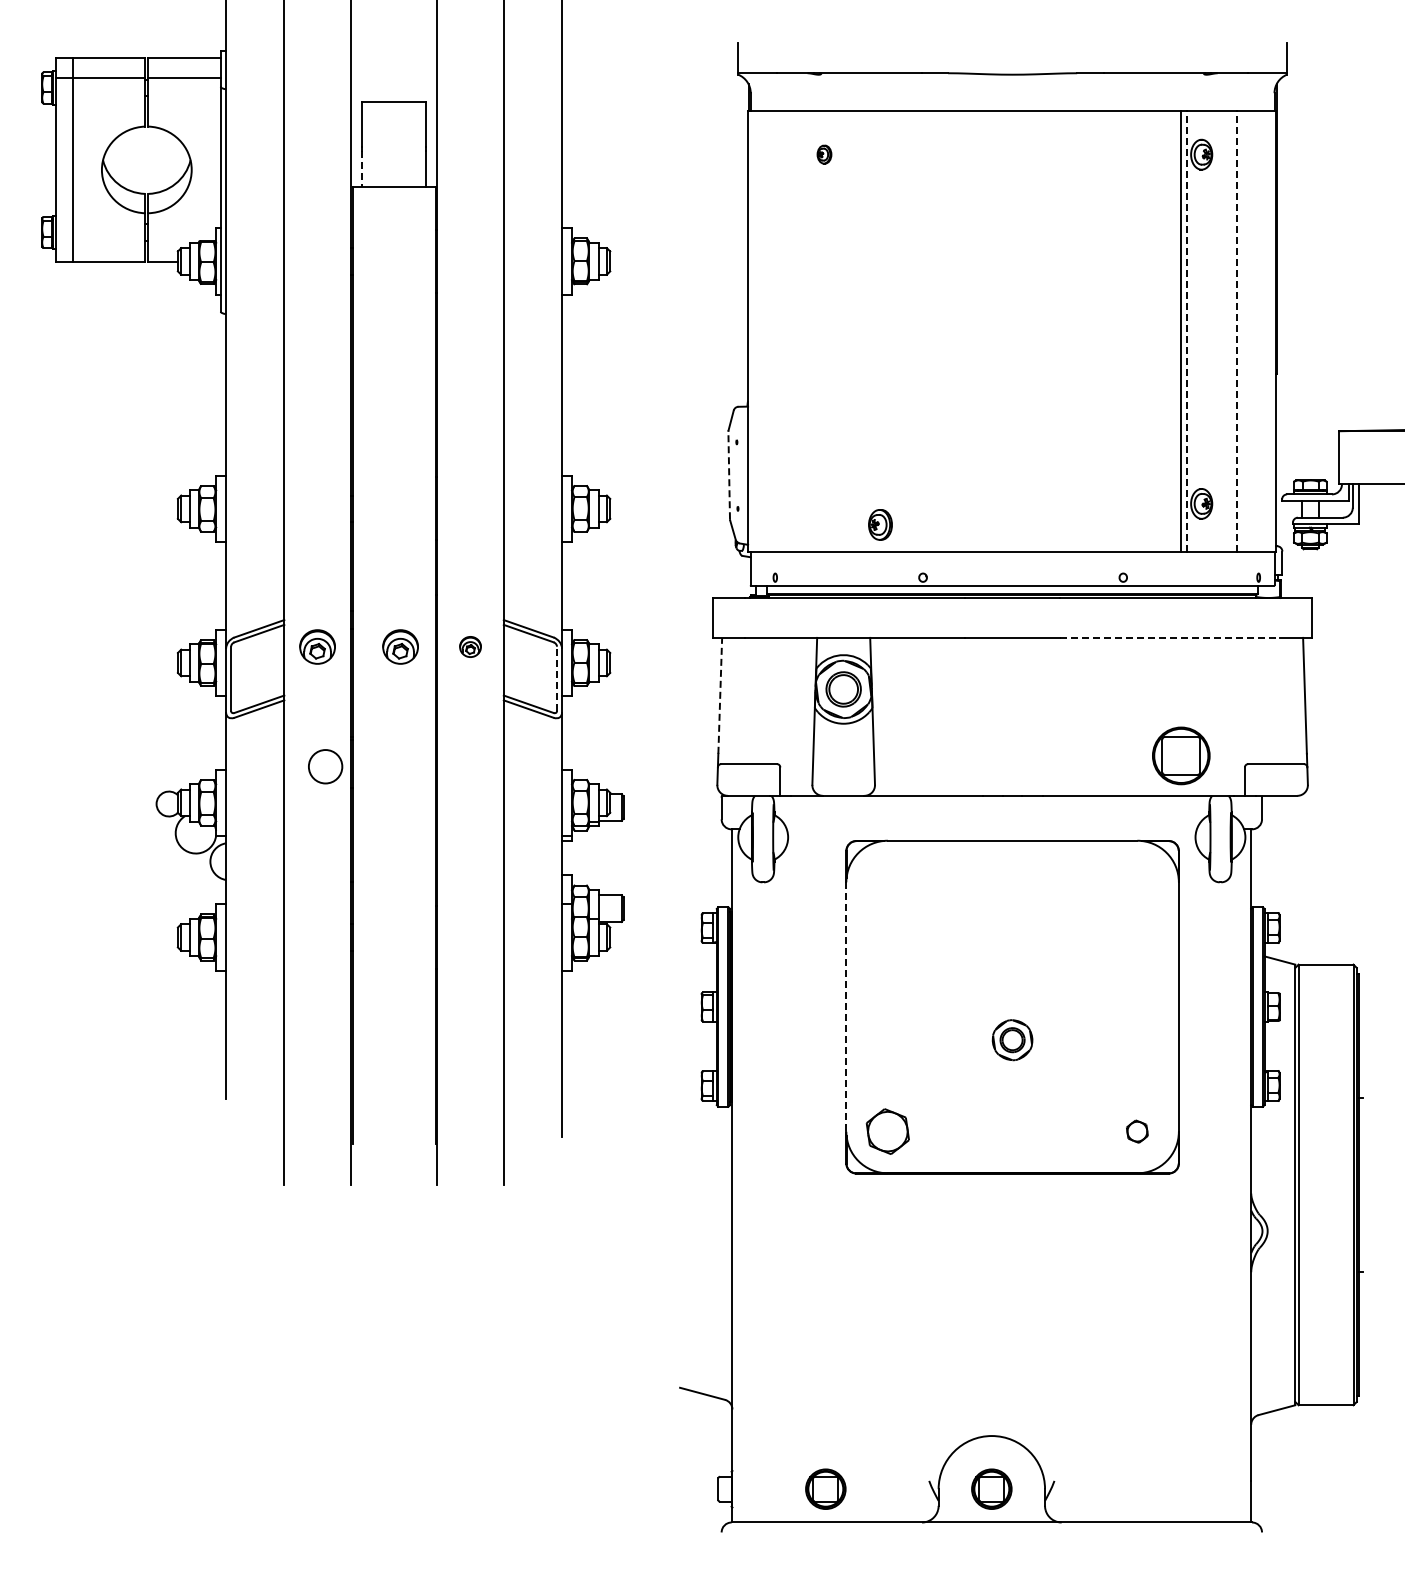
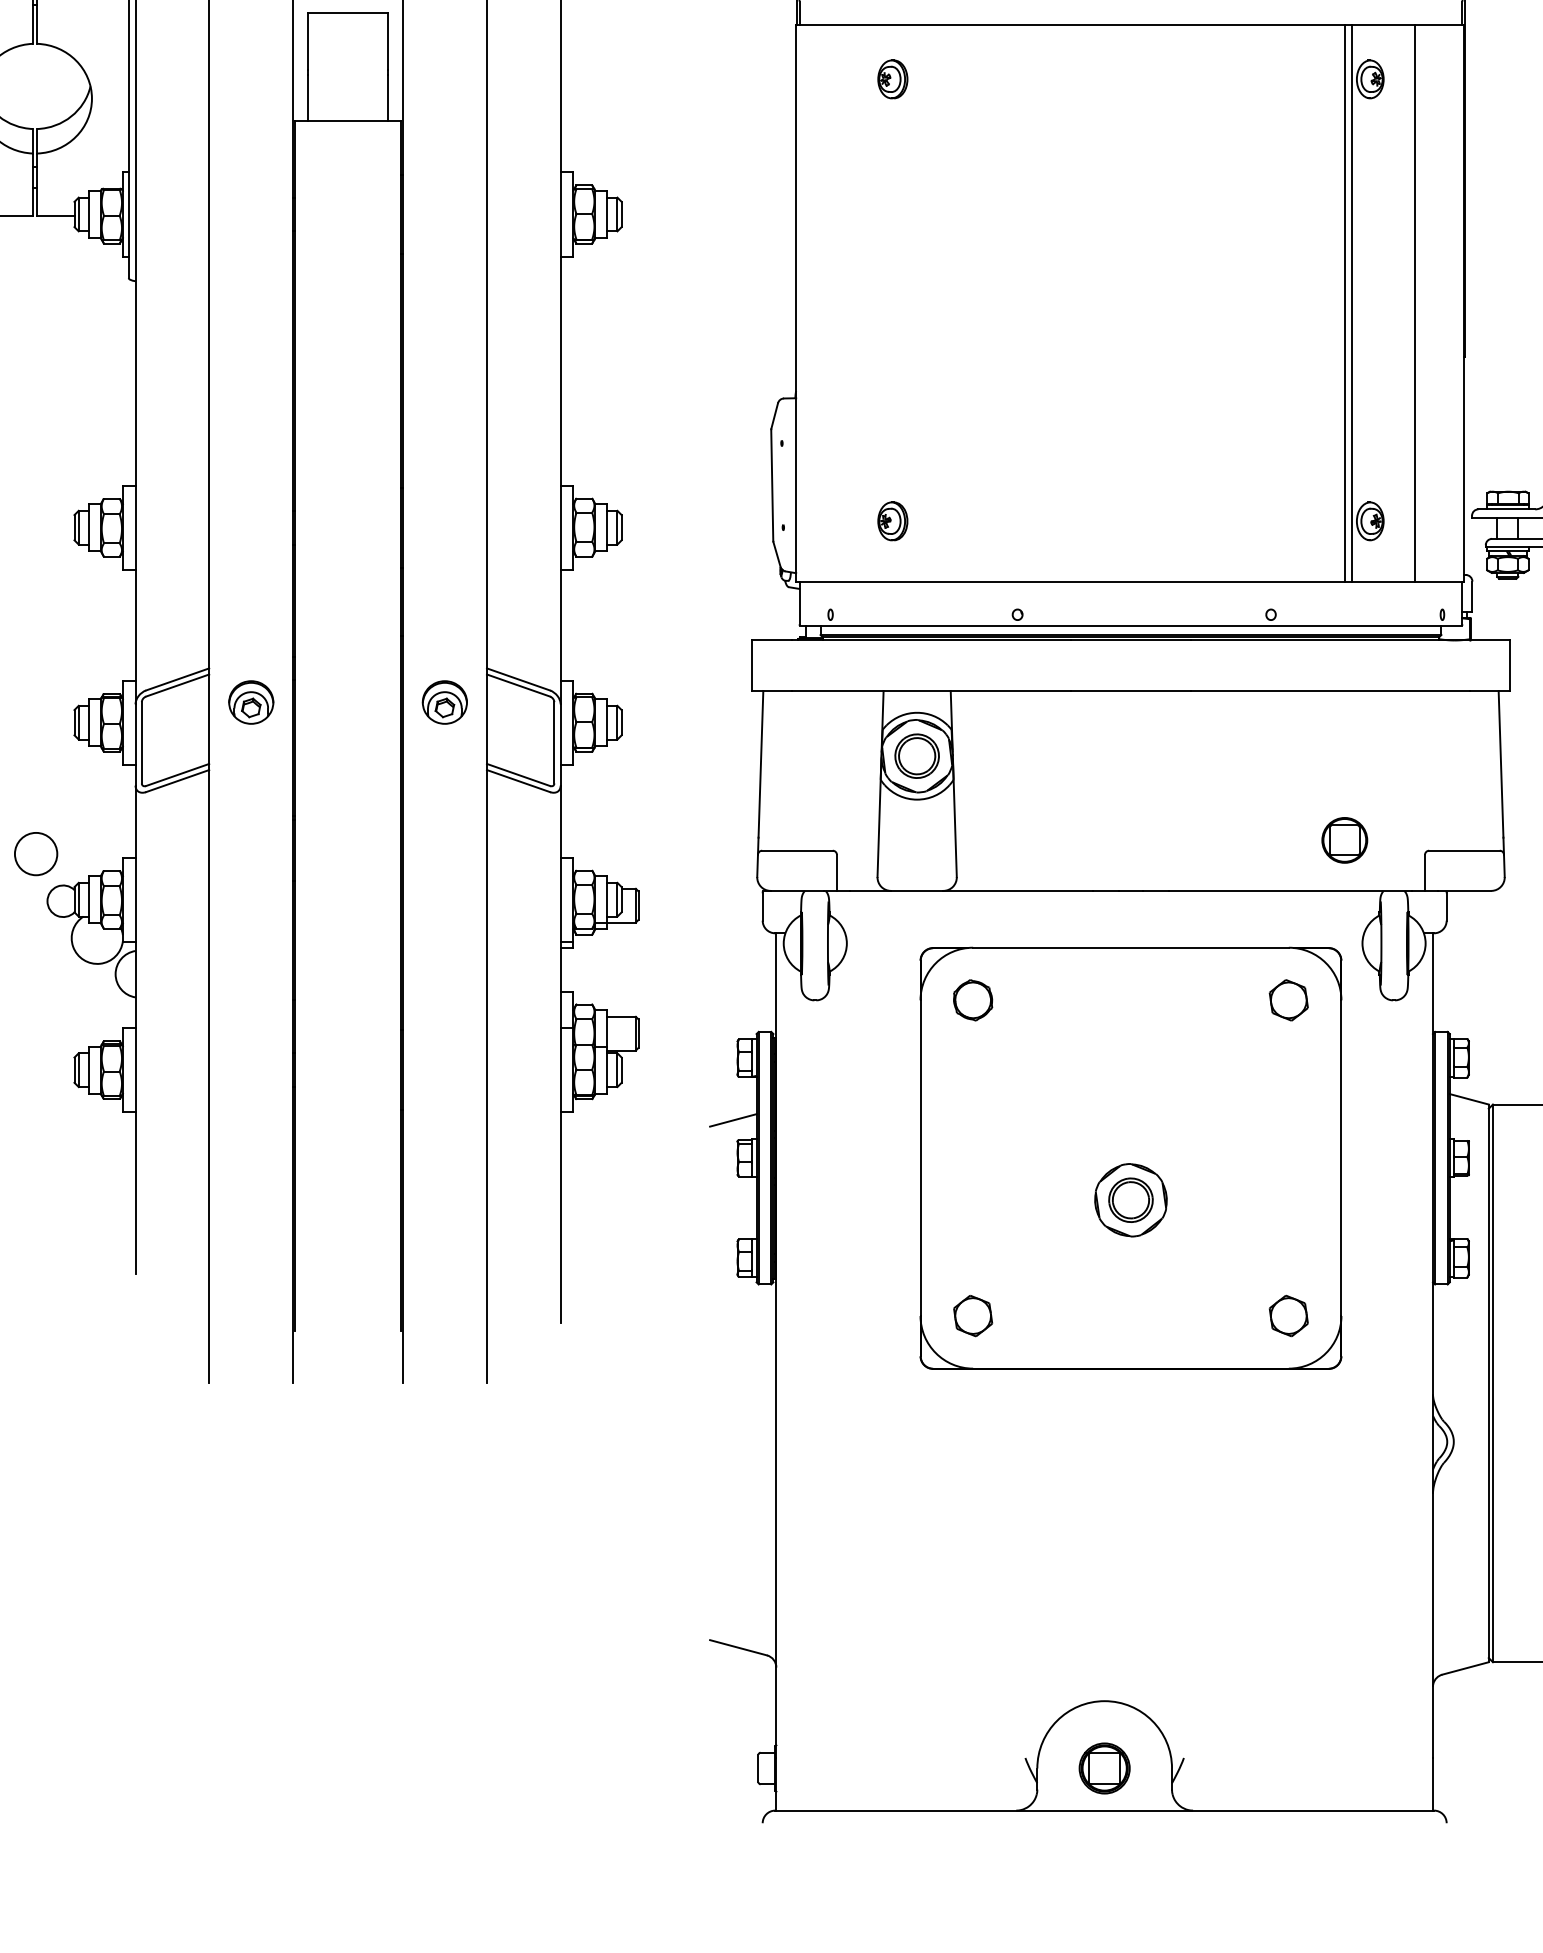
part: (824, 154) -> (892, 79), size x1.67
line: (362, 169) -> (308, 98), dashed -> solid
line: (1186, 331) -> (1351, 303), dashed -> solid
line: (1236, 331) -> (1414, 303), dashed -> solid
line: (729, 475) -> (772, 485), dashed -> solid
part: (880, 524) -> (892, 520), moved
line: (1170, 637) -> (1330, 690), dashed -> solid
part: (400, 646) -> (356, 701), removed
part: (470, 646) -> (444, 701), size x1.67
line: (557, 678) -> (554, 742), dashed -> solid
line: (720, 695) -> (761, 763), dashed -> solid
part: (1181, 755) -> (1344, 839), size x0.62
circle: (325, 766) -> (36, 853), moved
part: (1137, 881) -> (1289, 999), added
part: (887, 882) -> (972, 1000), added
line: (698, 977) -> (733, 1120), added
line: (846, 1007) -> (920, 1158), dashed -> solid
part: (1012, 1039) -> (1130, 1199), size x1.43
part: (887, 1131) -> (972, 1315), size x0.71
part: (1137, 1131) -> (1289, 1315), size x1.43
part: (825, 1488) -> (894, 1767), removed

